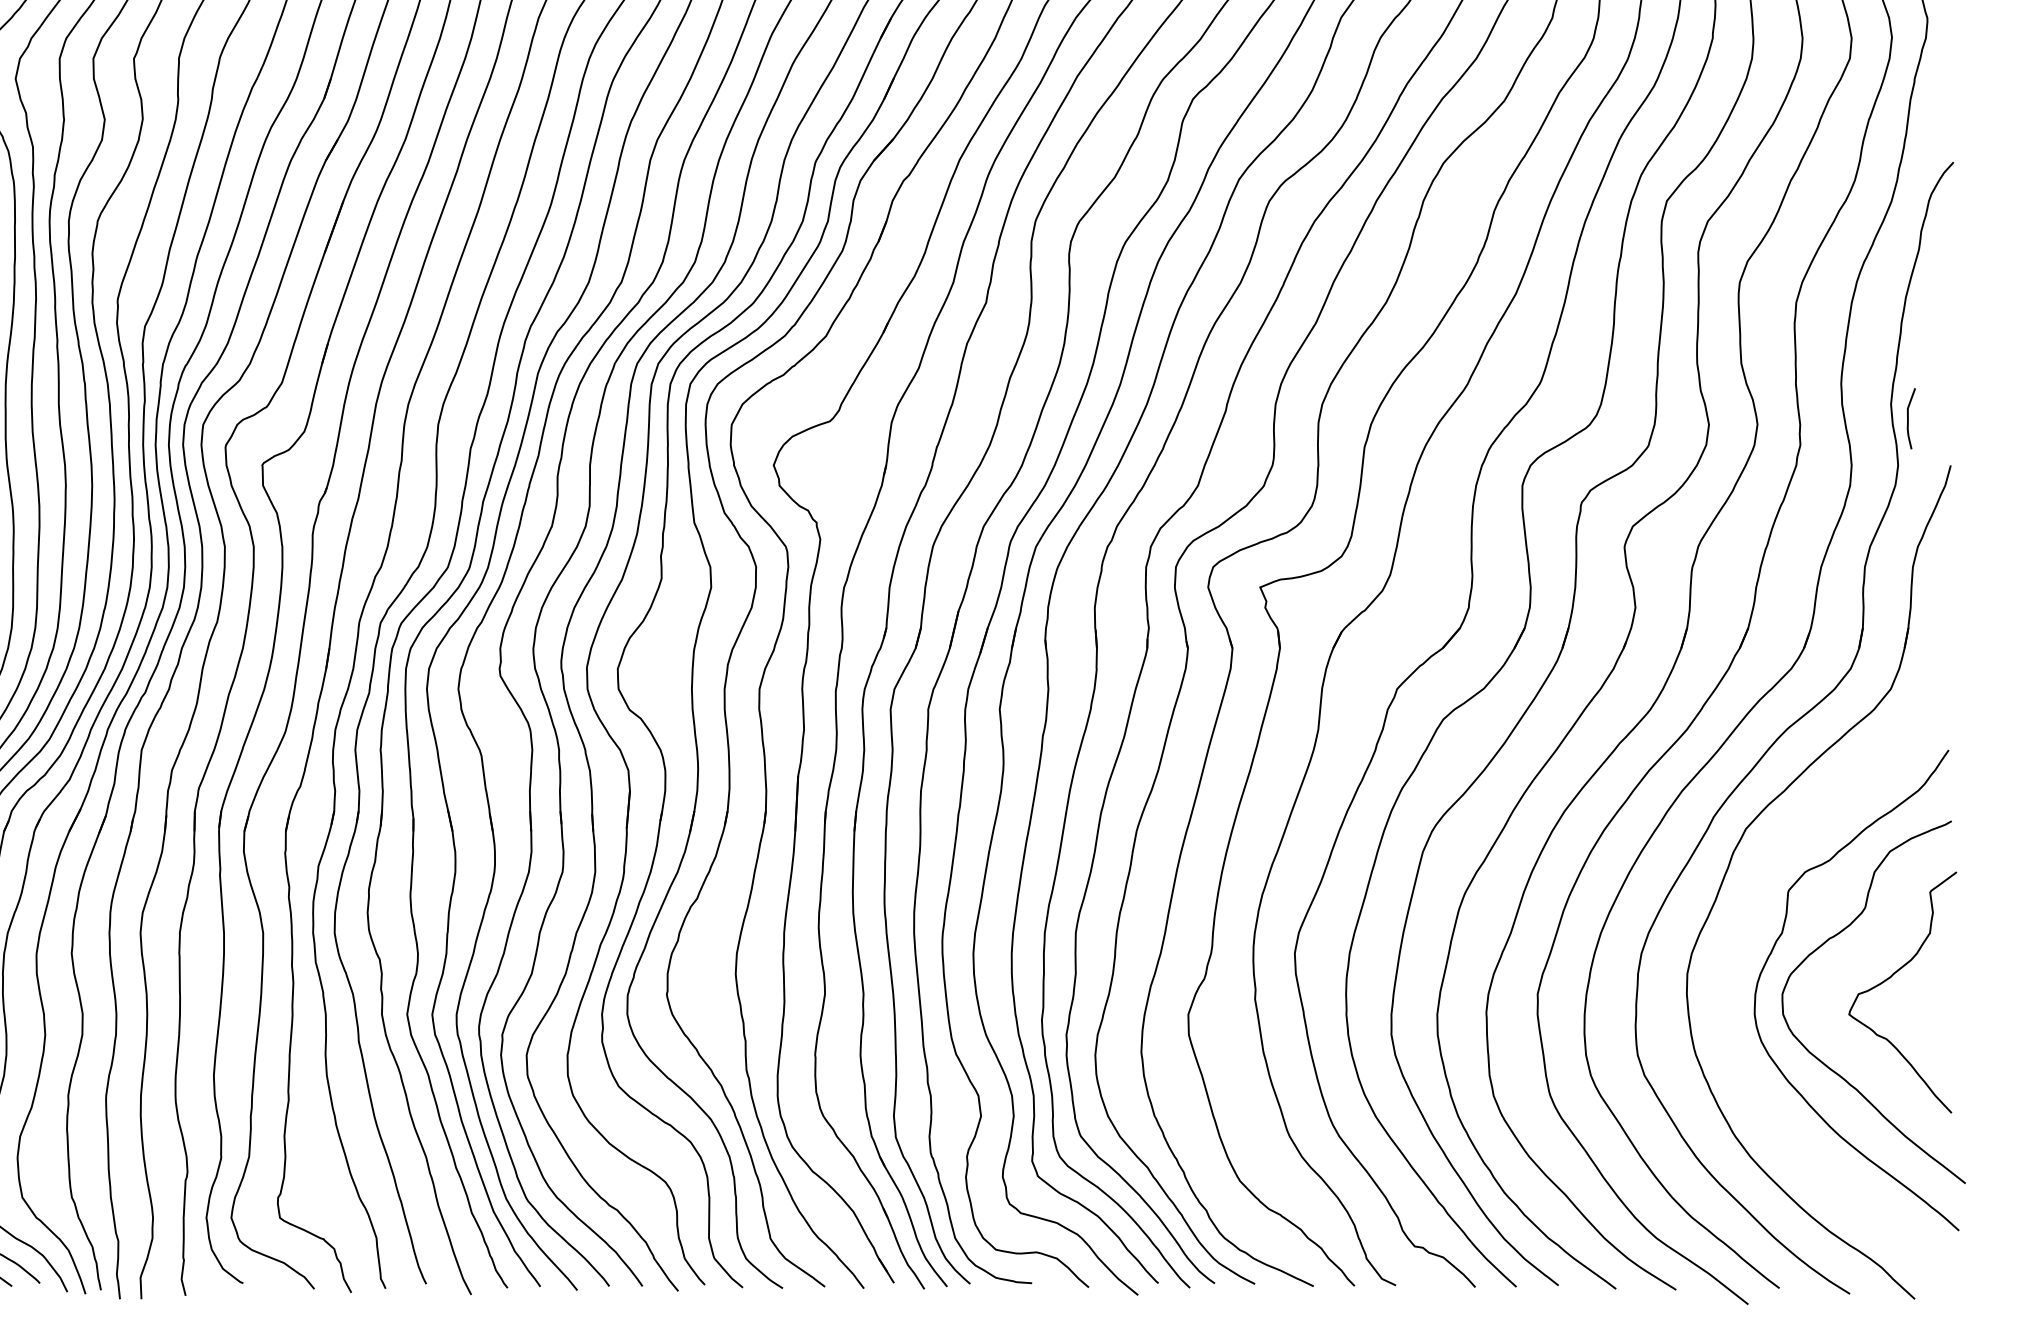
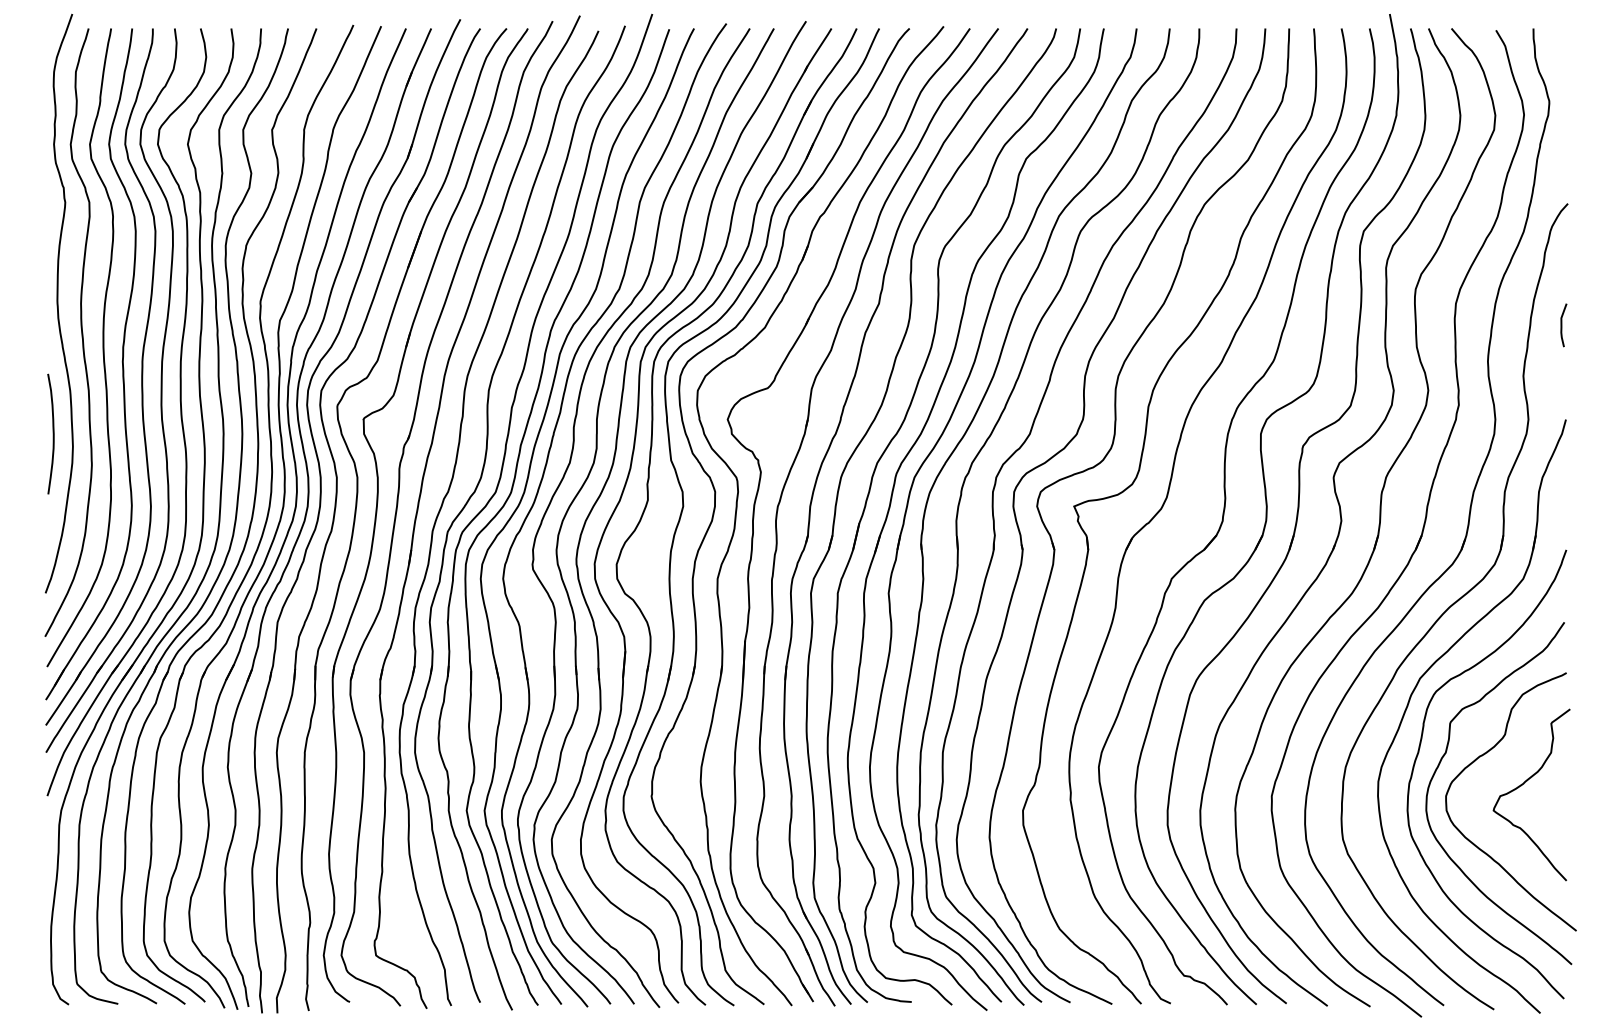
curve: (1909, 418) -> (1562, 325), moved
curve: (1745, 932) -> (1419, 752), added

